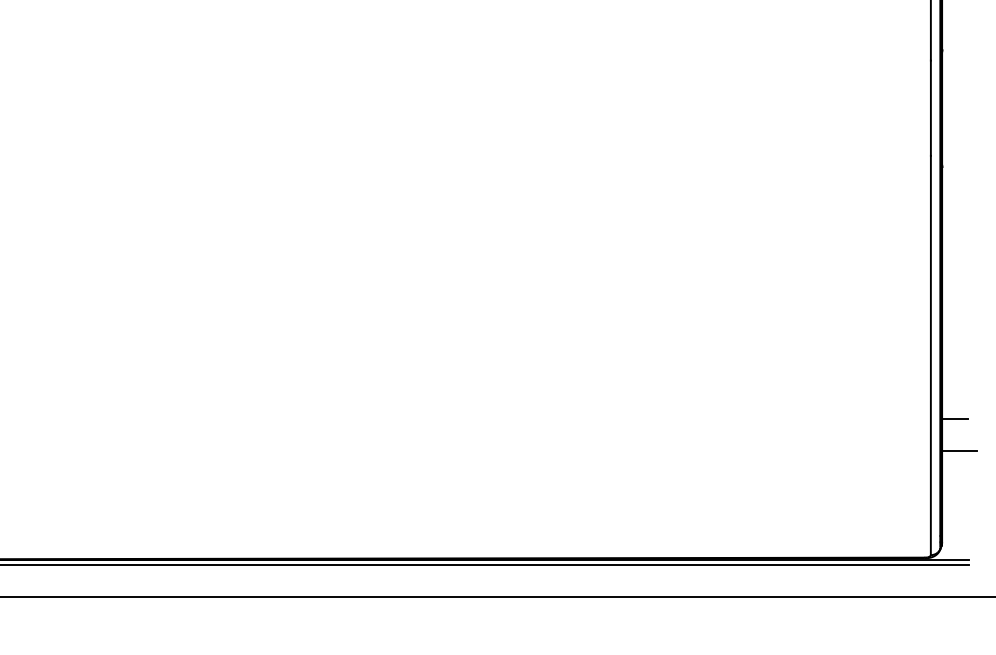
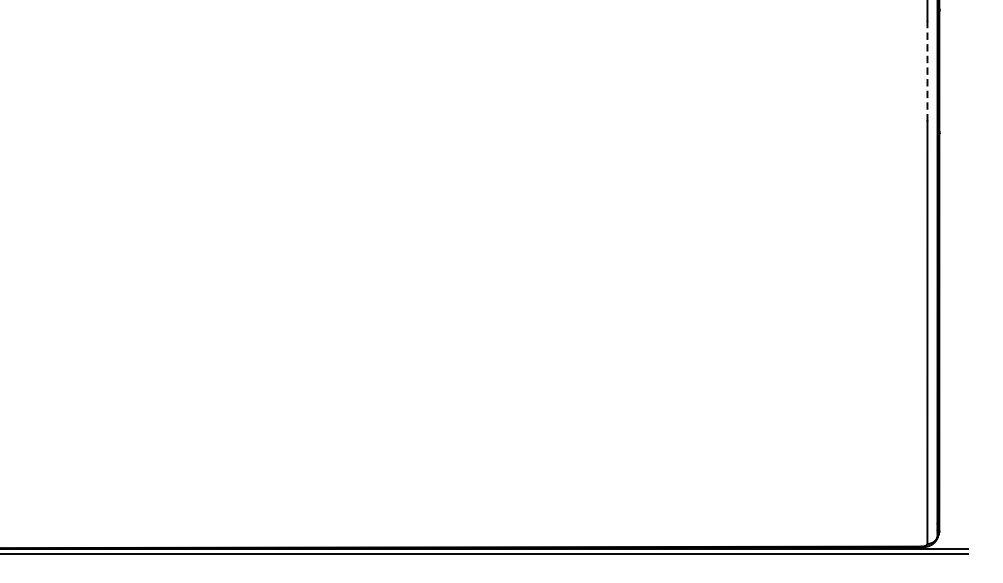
line: (930, 108) -> (927, 71), solid -> dashed
line: (955, 419) -> (953, 400), removed
line: (959, 450) -> (957, 433), removed

